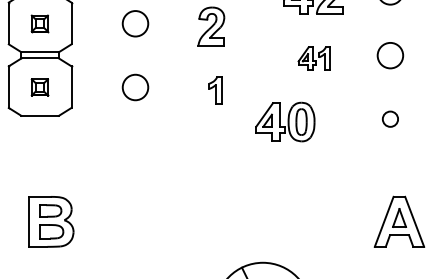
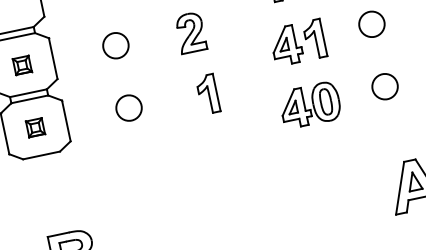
part: (313, 58) -> (297, 43), size x1.67
part: (215, 89) -> (207, 93), size x1.43
circle: (390, 118) -> (384, 85), size x1.67
part: (285, 121) -> (310, 104), moved

